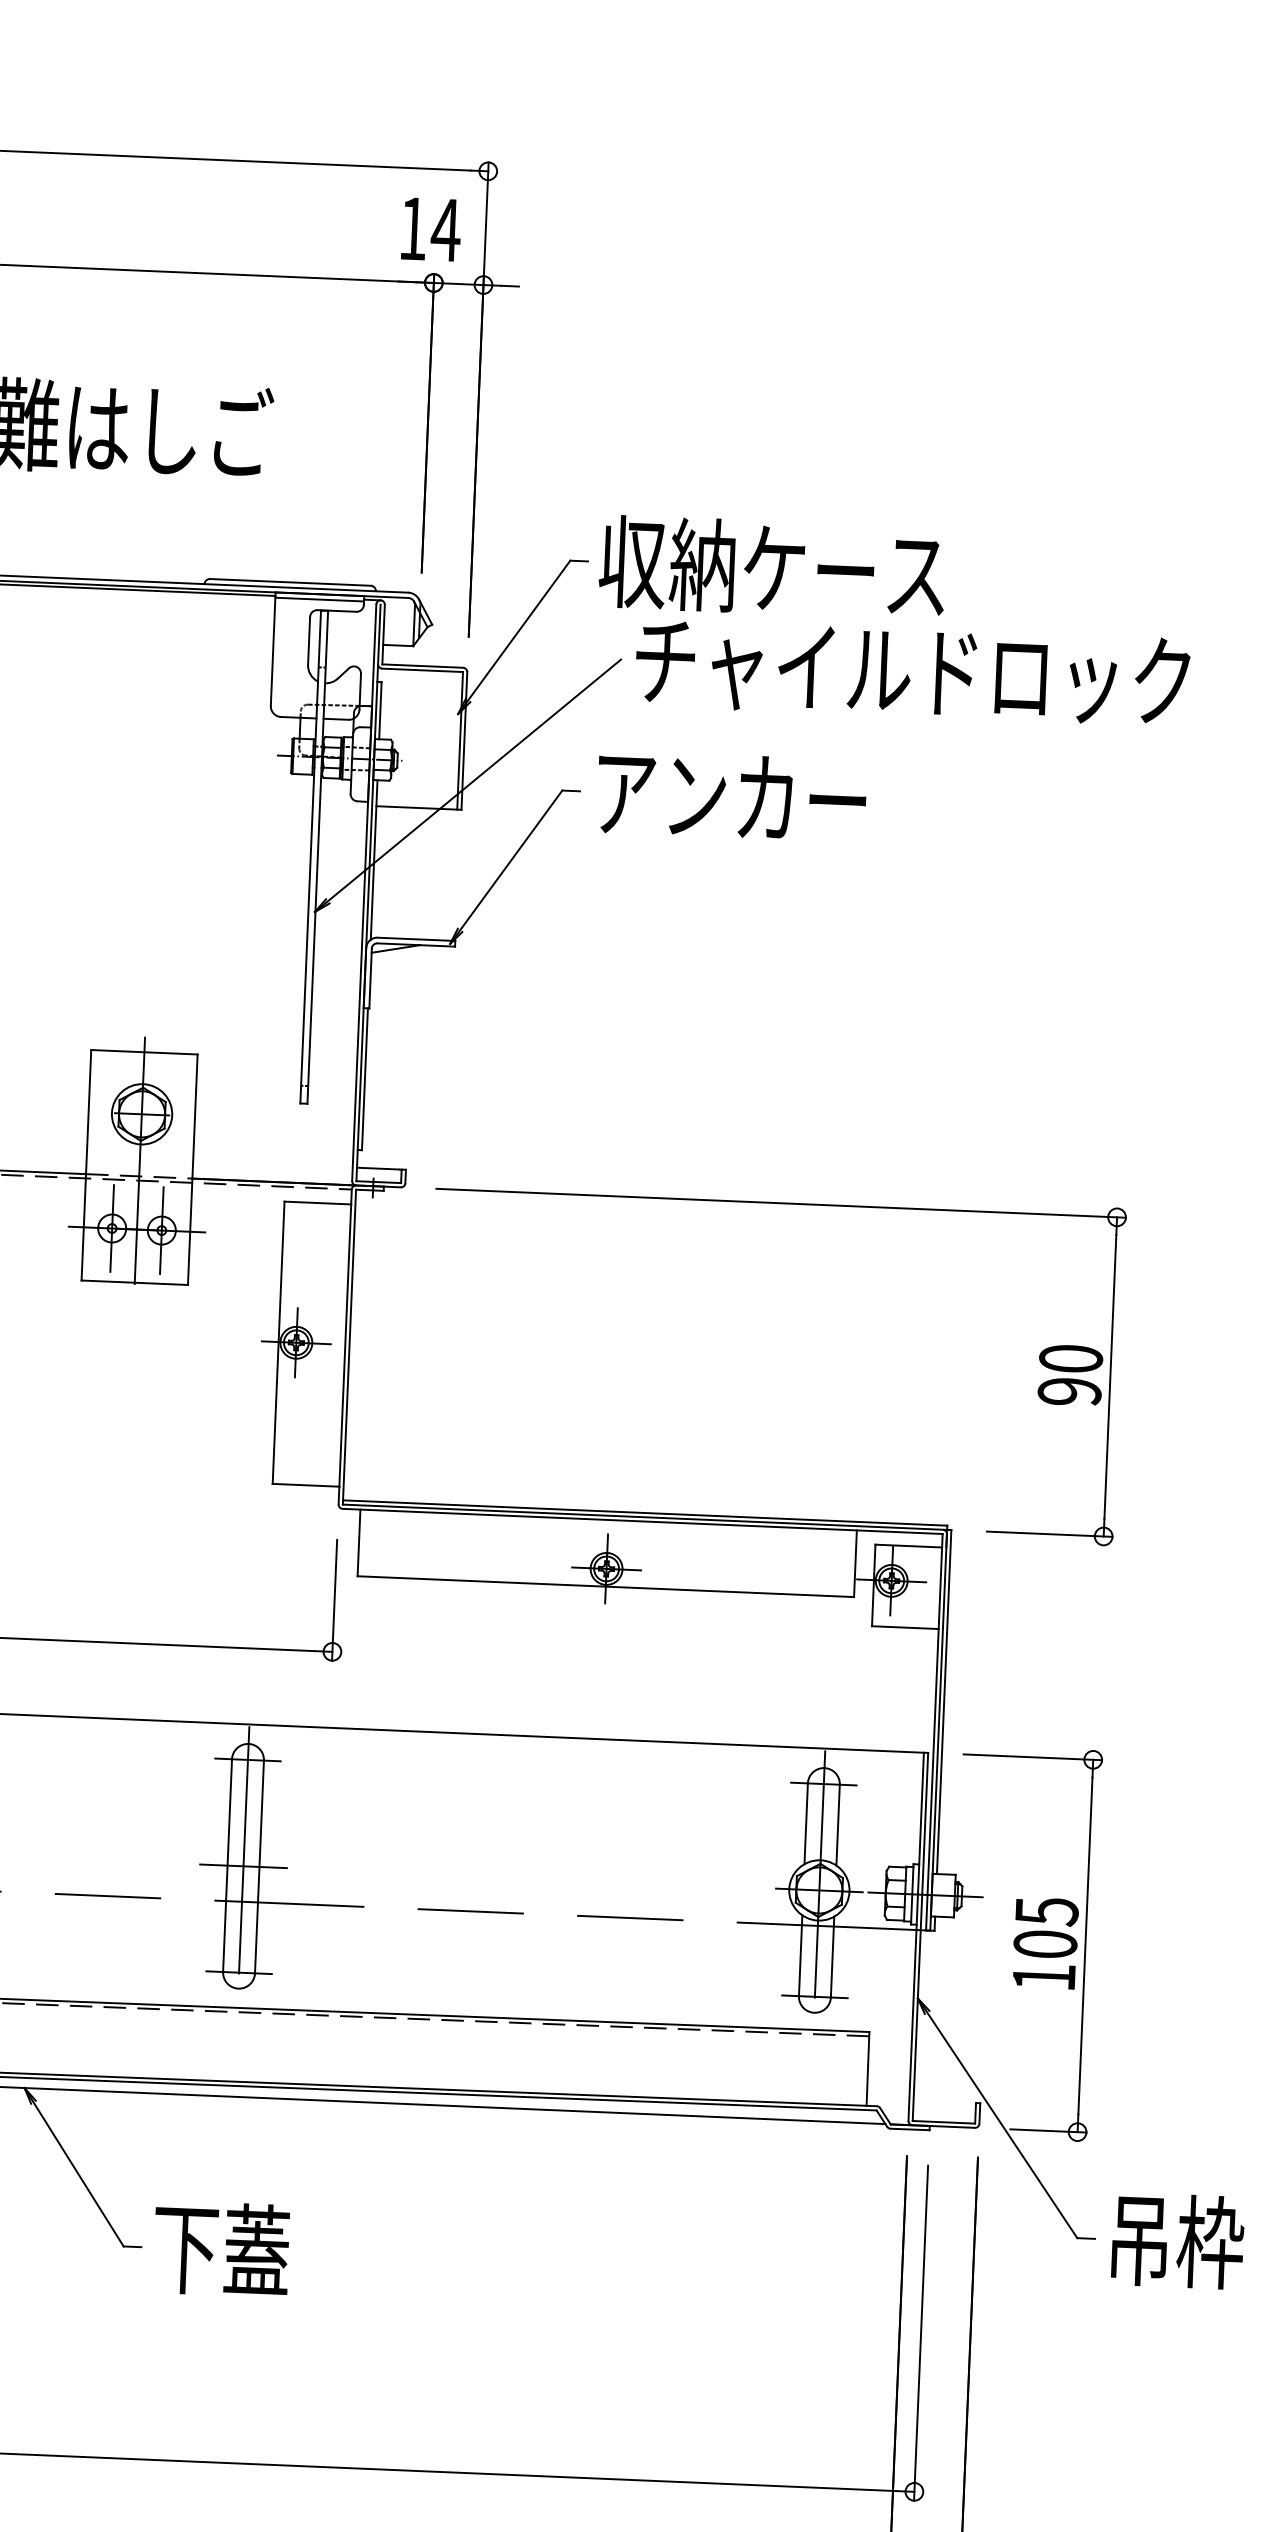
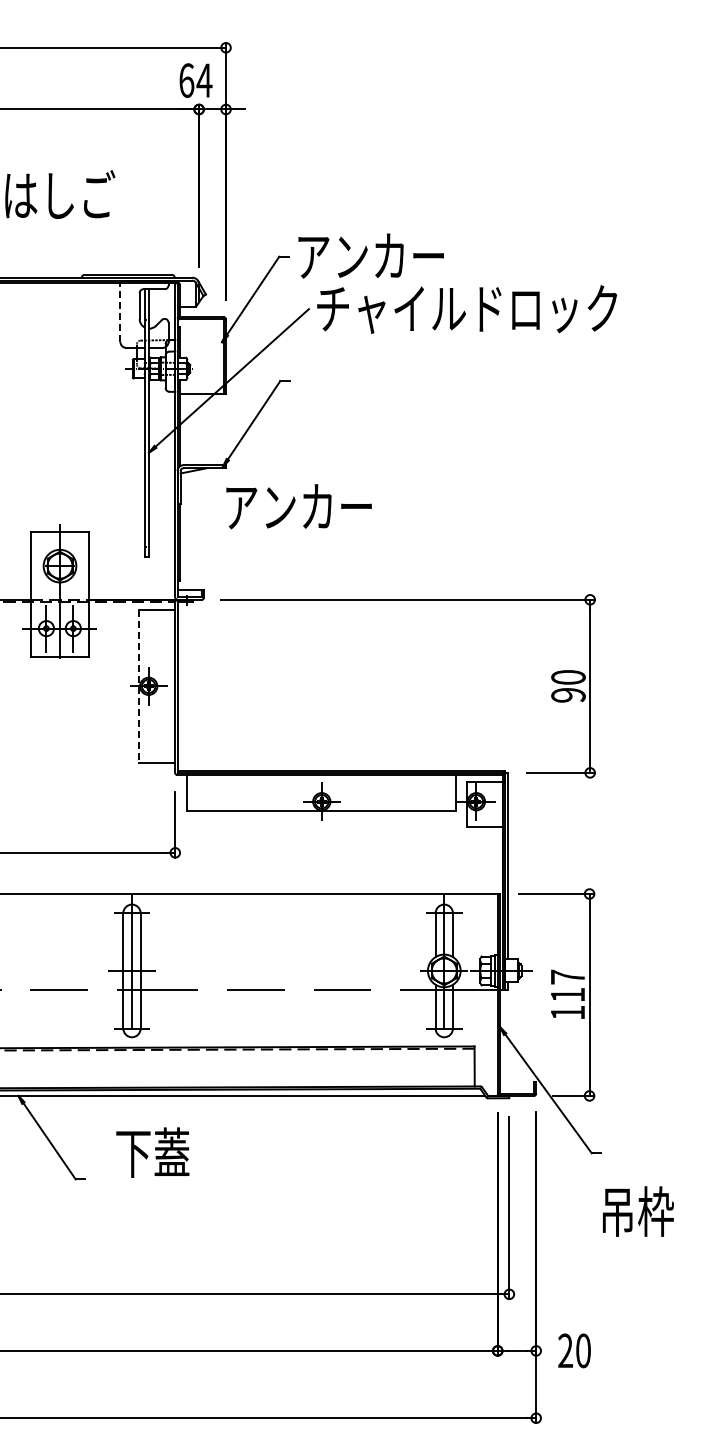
text: (412, 228) -> (186, 80), 14 -> 64
text: (771, 566) -> (388, 255), 収納ケース -> アンカー
line: (273, 649) -> (120, 311), solid -> dashed
text: (730, 796) -> (298, 506), moved
line: (279, 1342) -> (139, 686), solid -> dashed
text: (1045, 1926) -> (567, 985), 105 -> 117
text: (1178, 2240) -> (638, 1211), moved
text: (221, 2248) -> (152, 1152), moved

